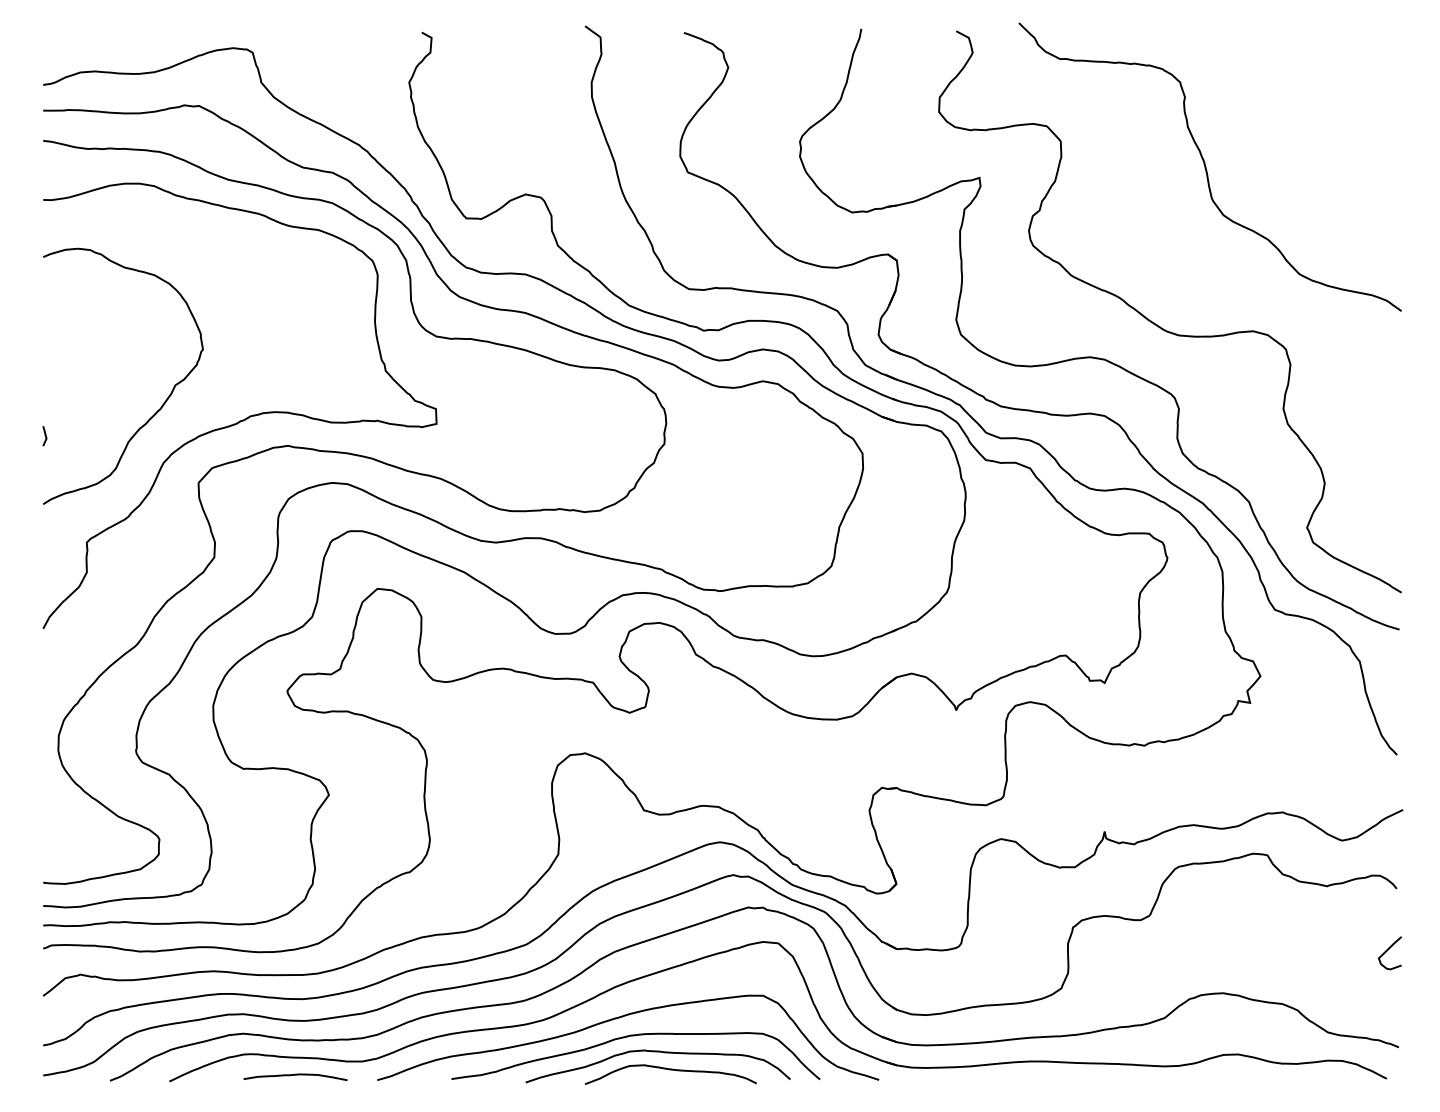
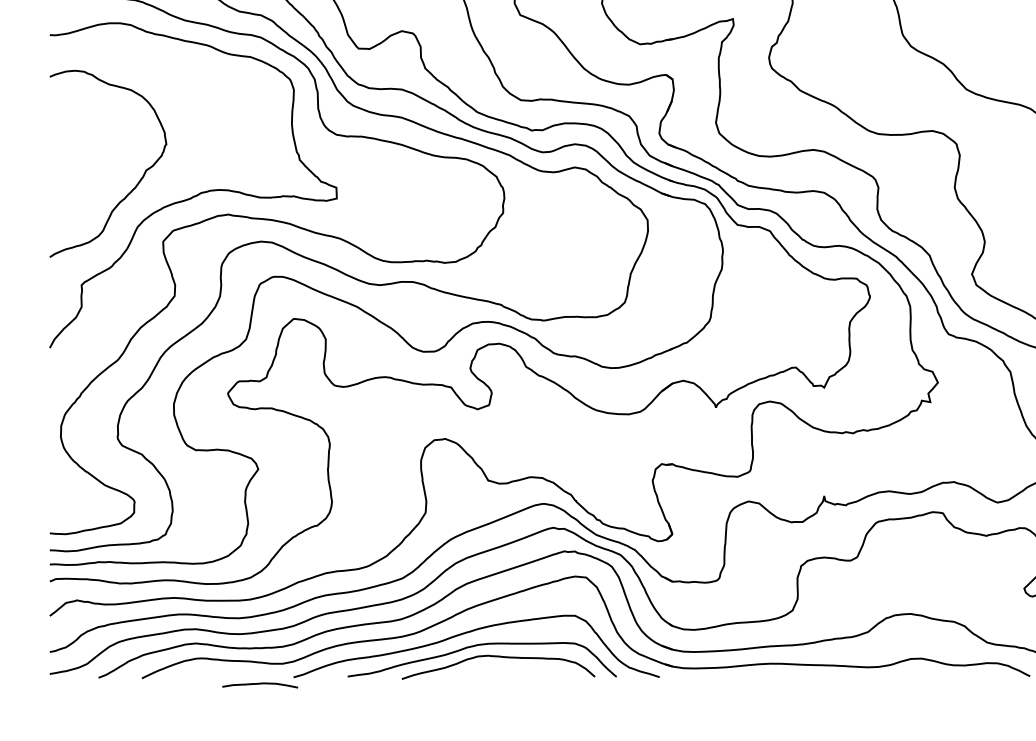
line: (44, 435) -> (50, 207), removed
curve: (670, 1070) -> (507, 670), removed
curve: (295, 1075) -> (260, 684), moved

